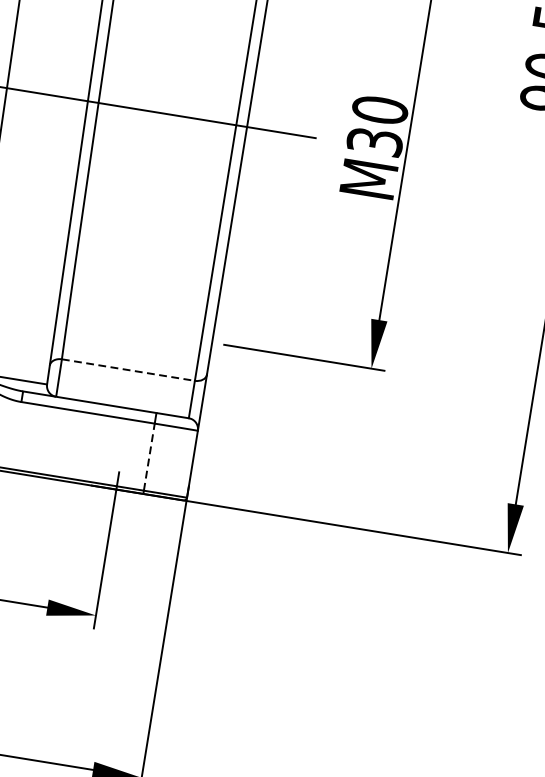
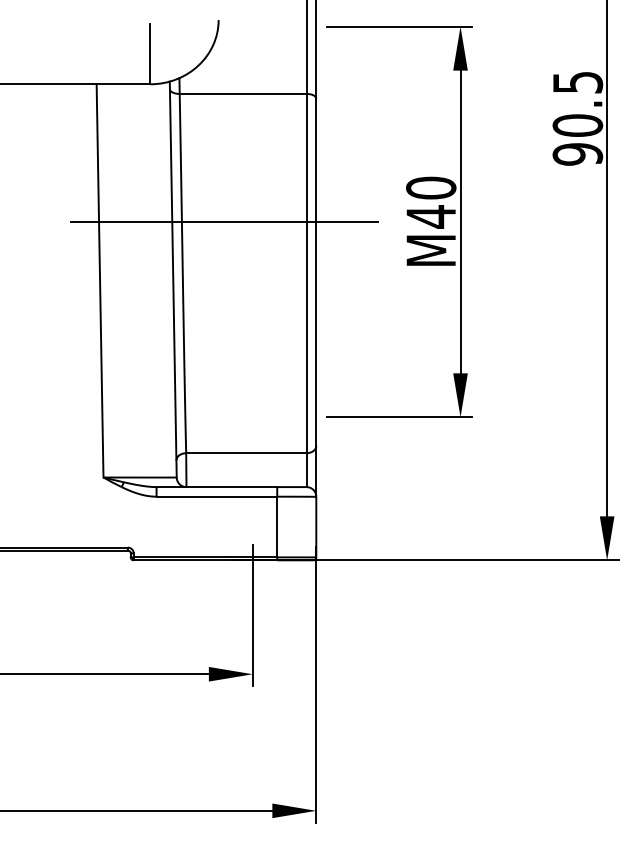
text: (375, 141) -> (431, 216), M30 -> M40
line: (128, 370) -> (246, 453), dashed -> solid
line: (149, 456) -> (277, 526), dashed -> solid

